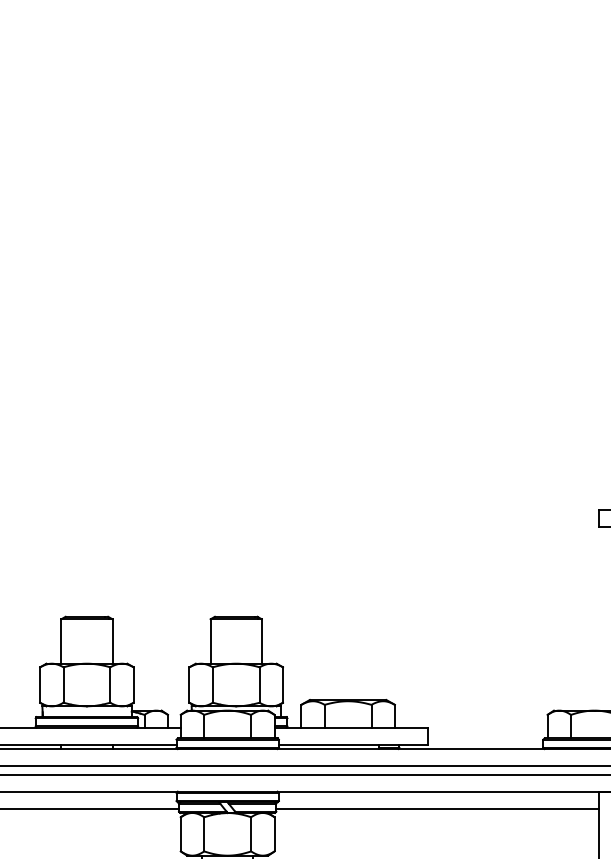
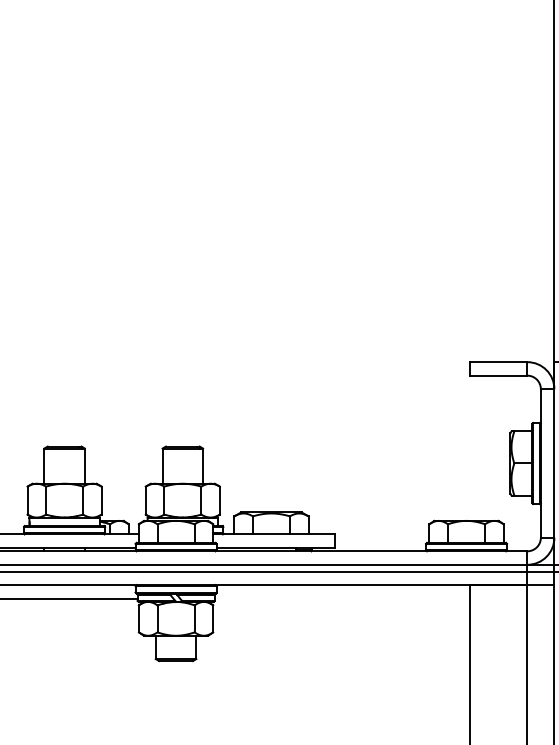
line: (436, 808) -> (341, 598), removed

